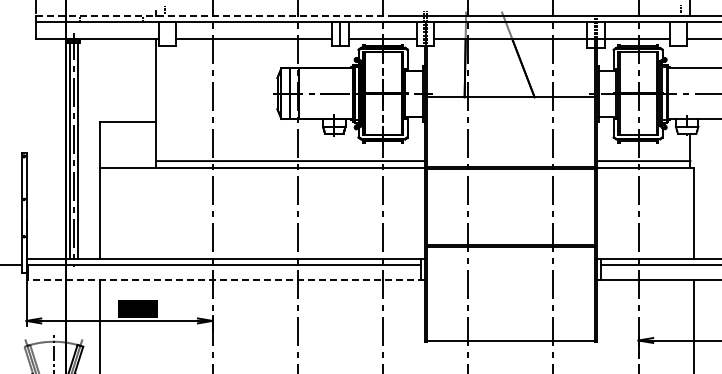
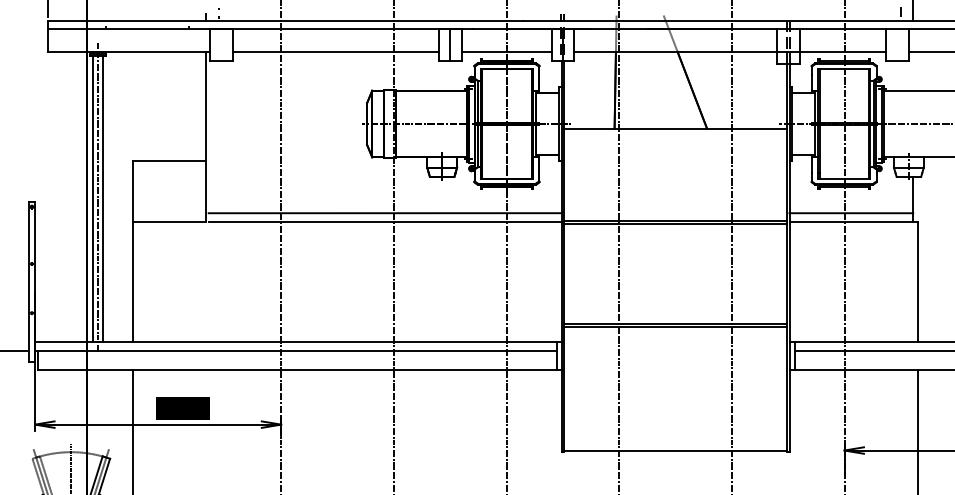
line: (216, 15) -> (286, 20), dashed -> solid
line: (225, 279) -> (298, 369), dashed -> solid

